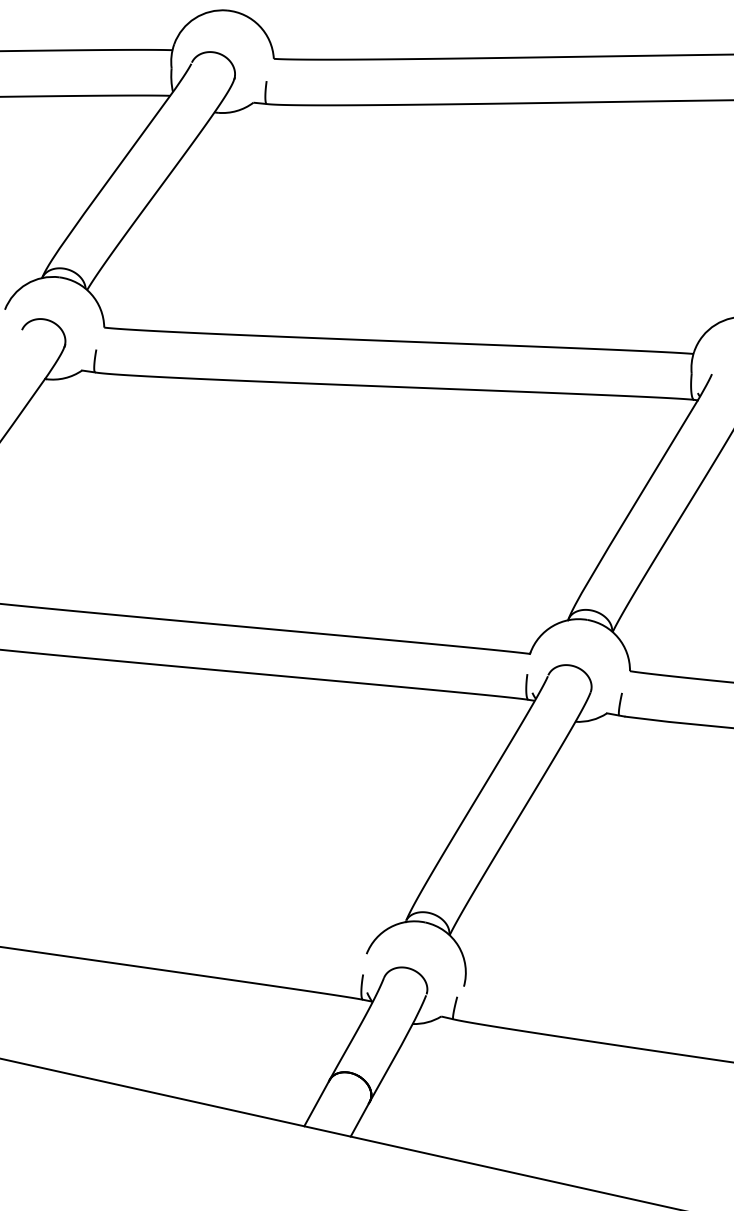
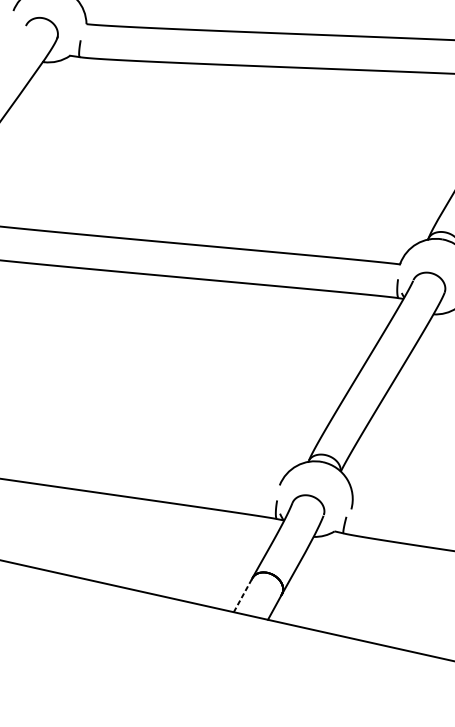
line: (317, 1102) -> (243, 594), solid -> dashed

